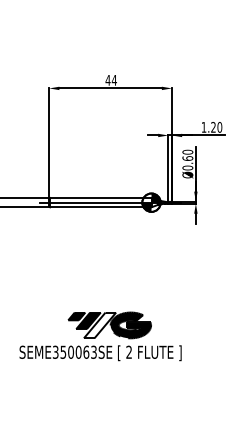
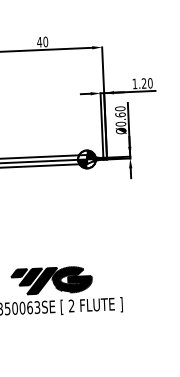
text: (113, 79) -> (44, 41), 44 -> 40
fill: (99, 325) -> (41, 281), added

